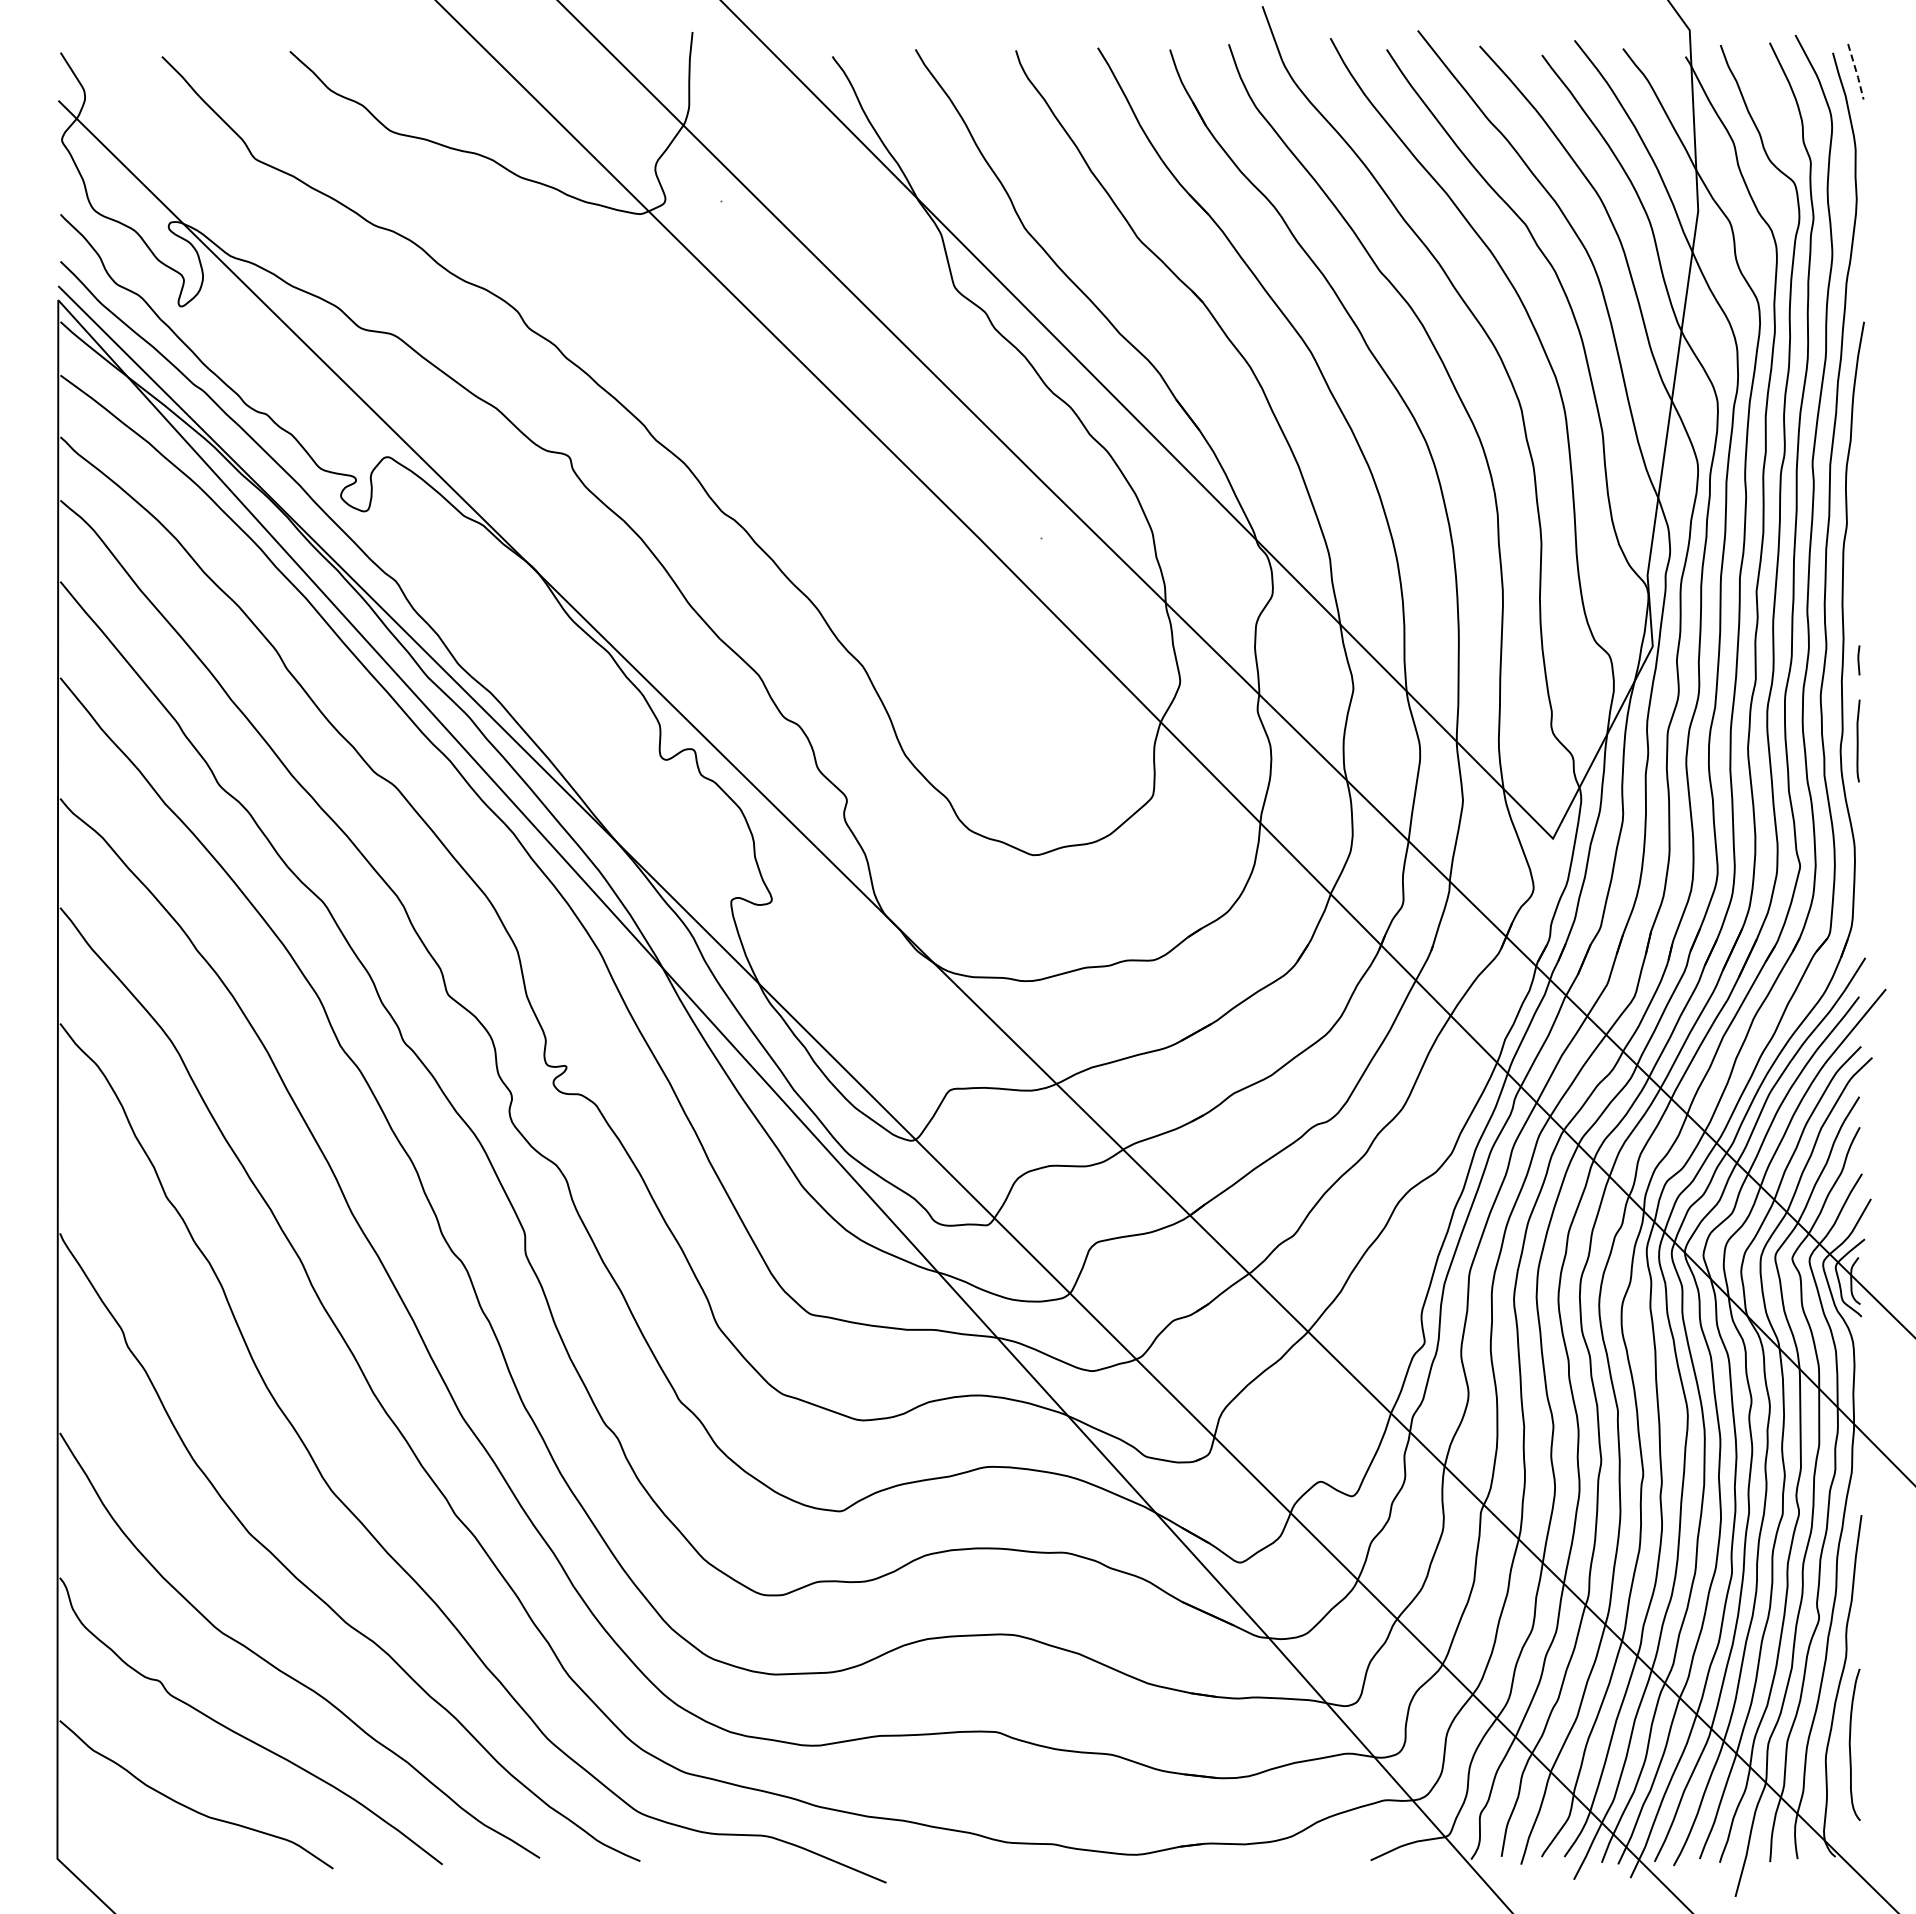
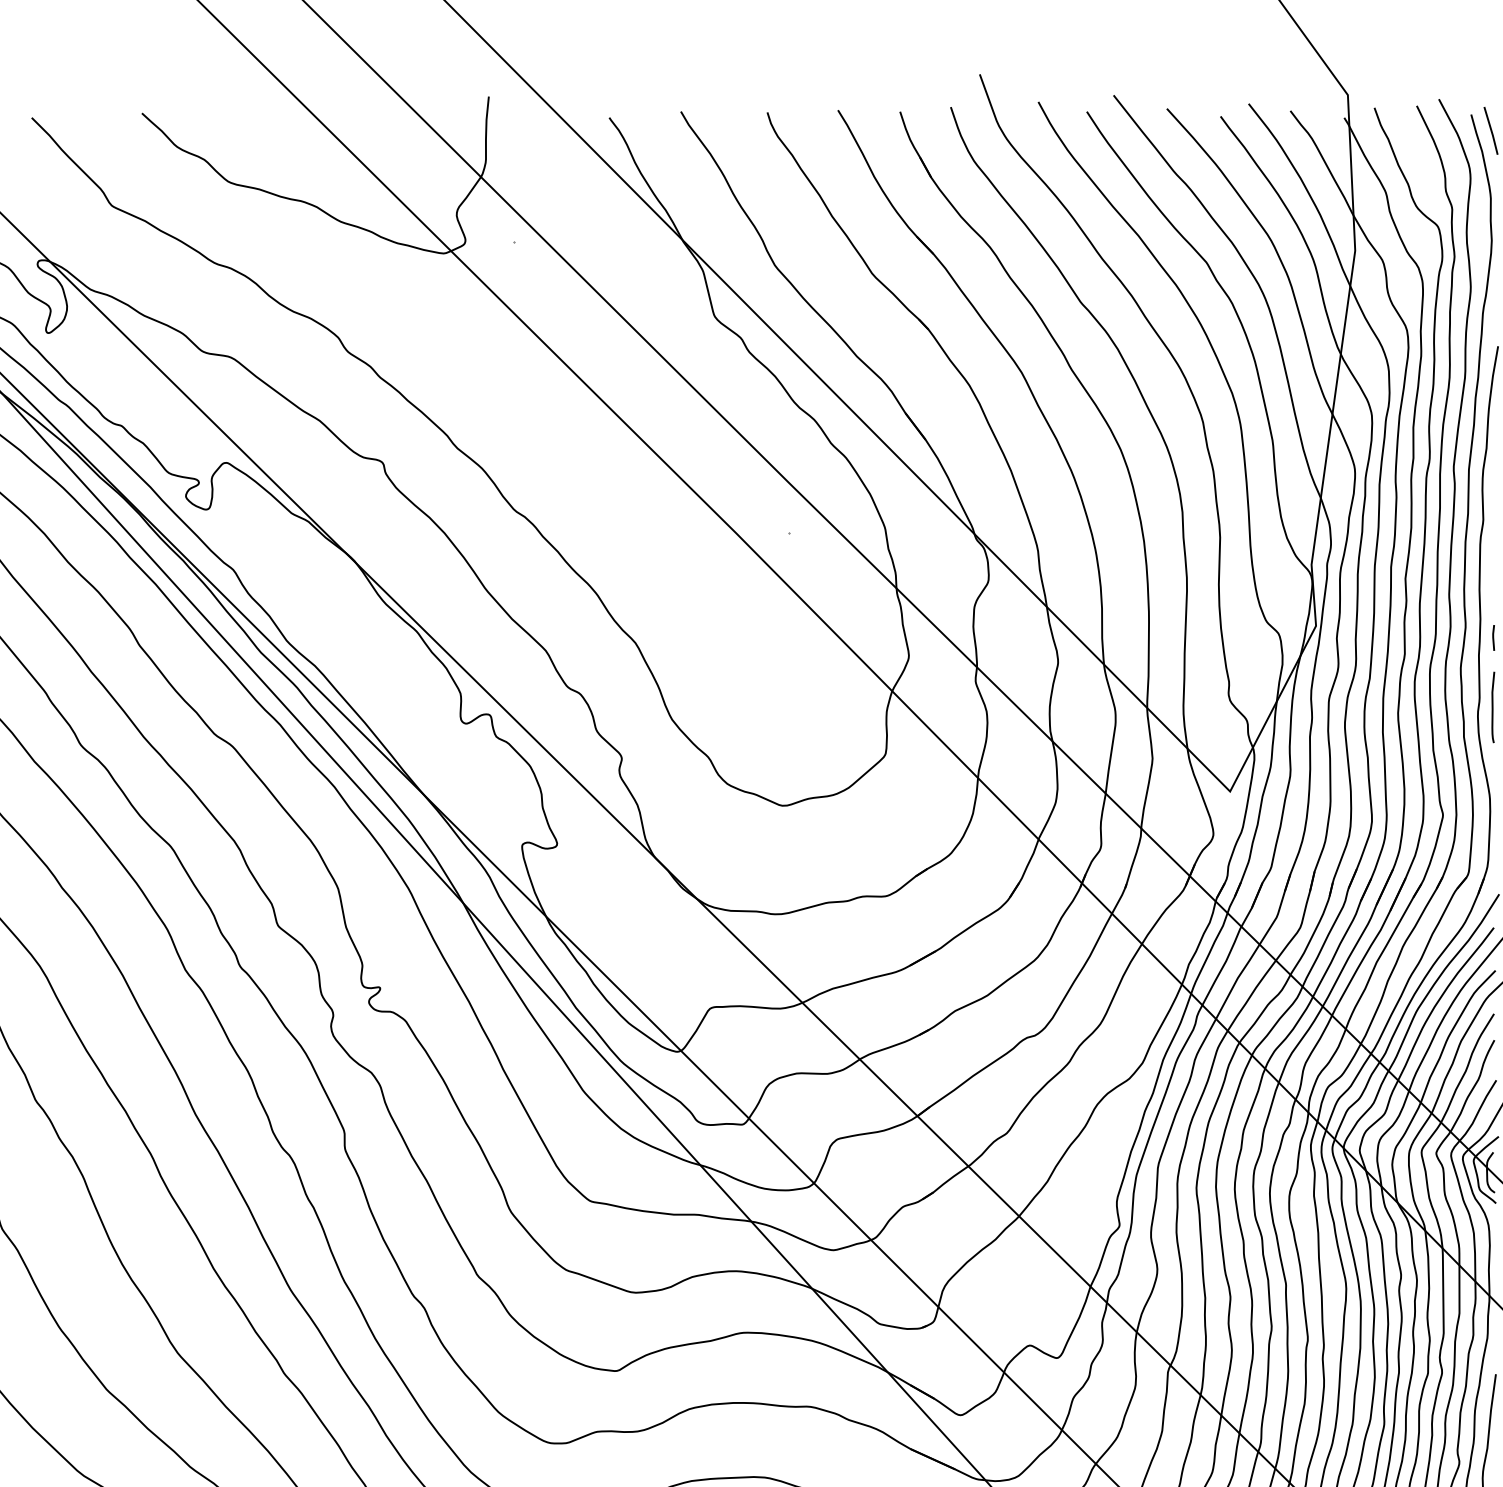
line: (1856, 72) -> (1491, 131), dashed -> solid

